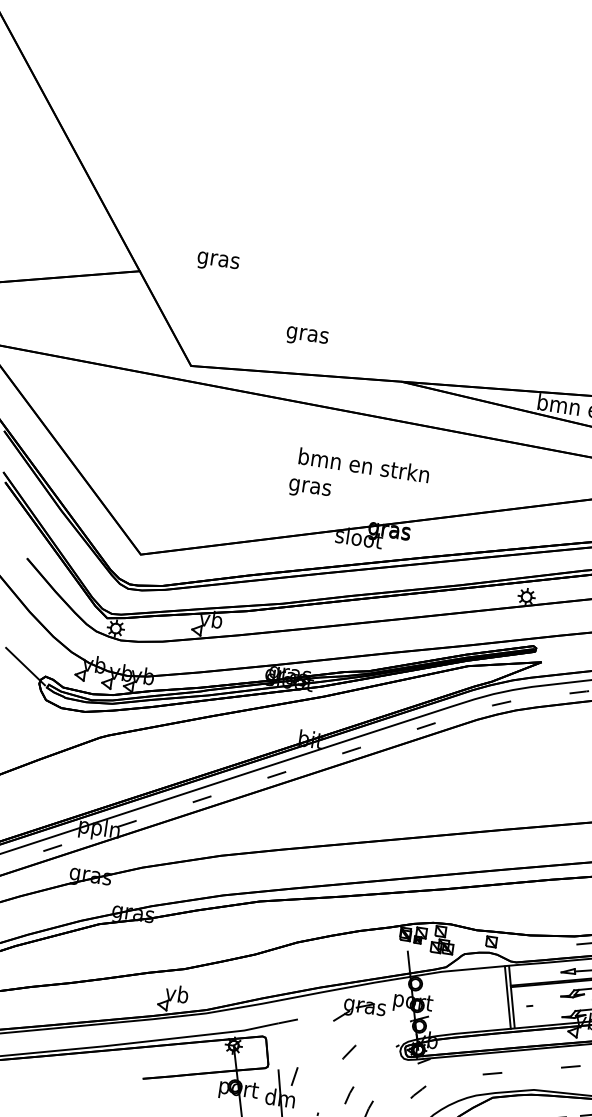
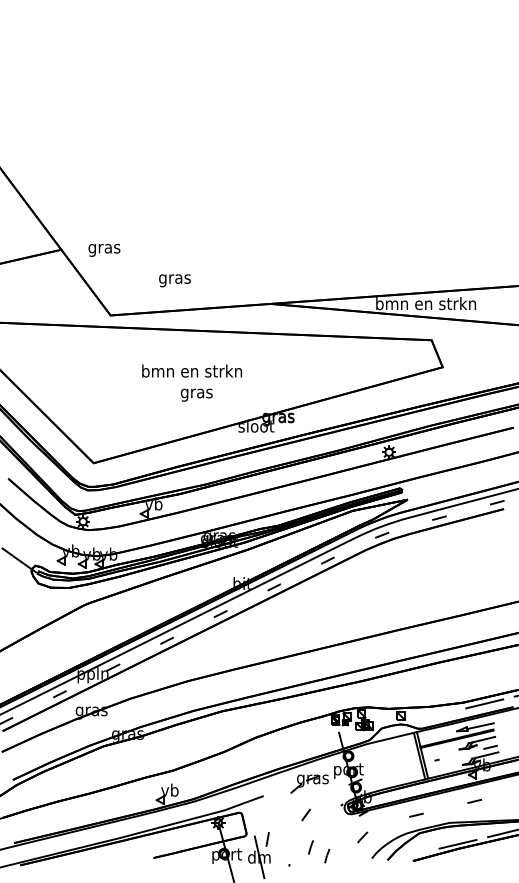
text: (218, 261) -> (104, 249), moved
text: (306, 336) -> (174, 280), moved
text: (363, 464) -> (191, 370), moved
text: (309, 488) -> (196, 394), moved

